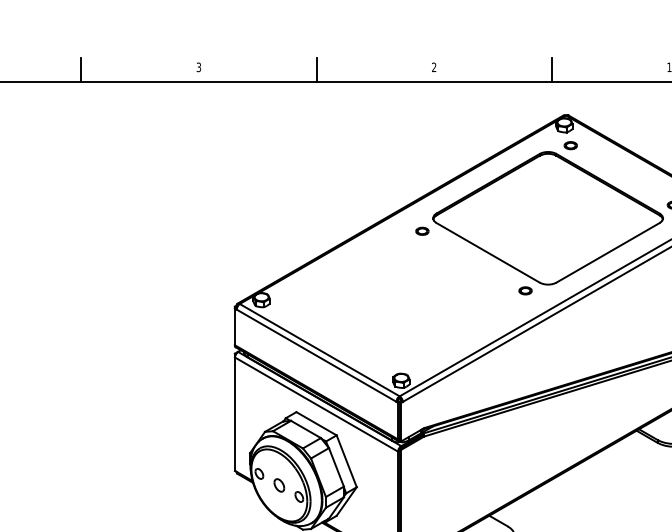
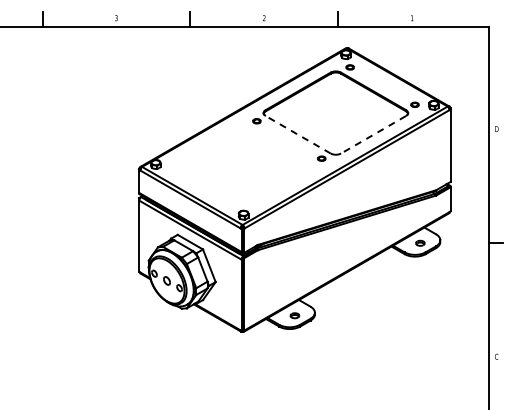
line: (486, 252) -> (297, 134), solid -> dashed
line: (607, 253) -> (373, 135), solid -> dashed

